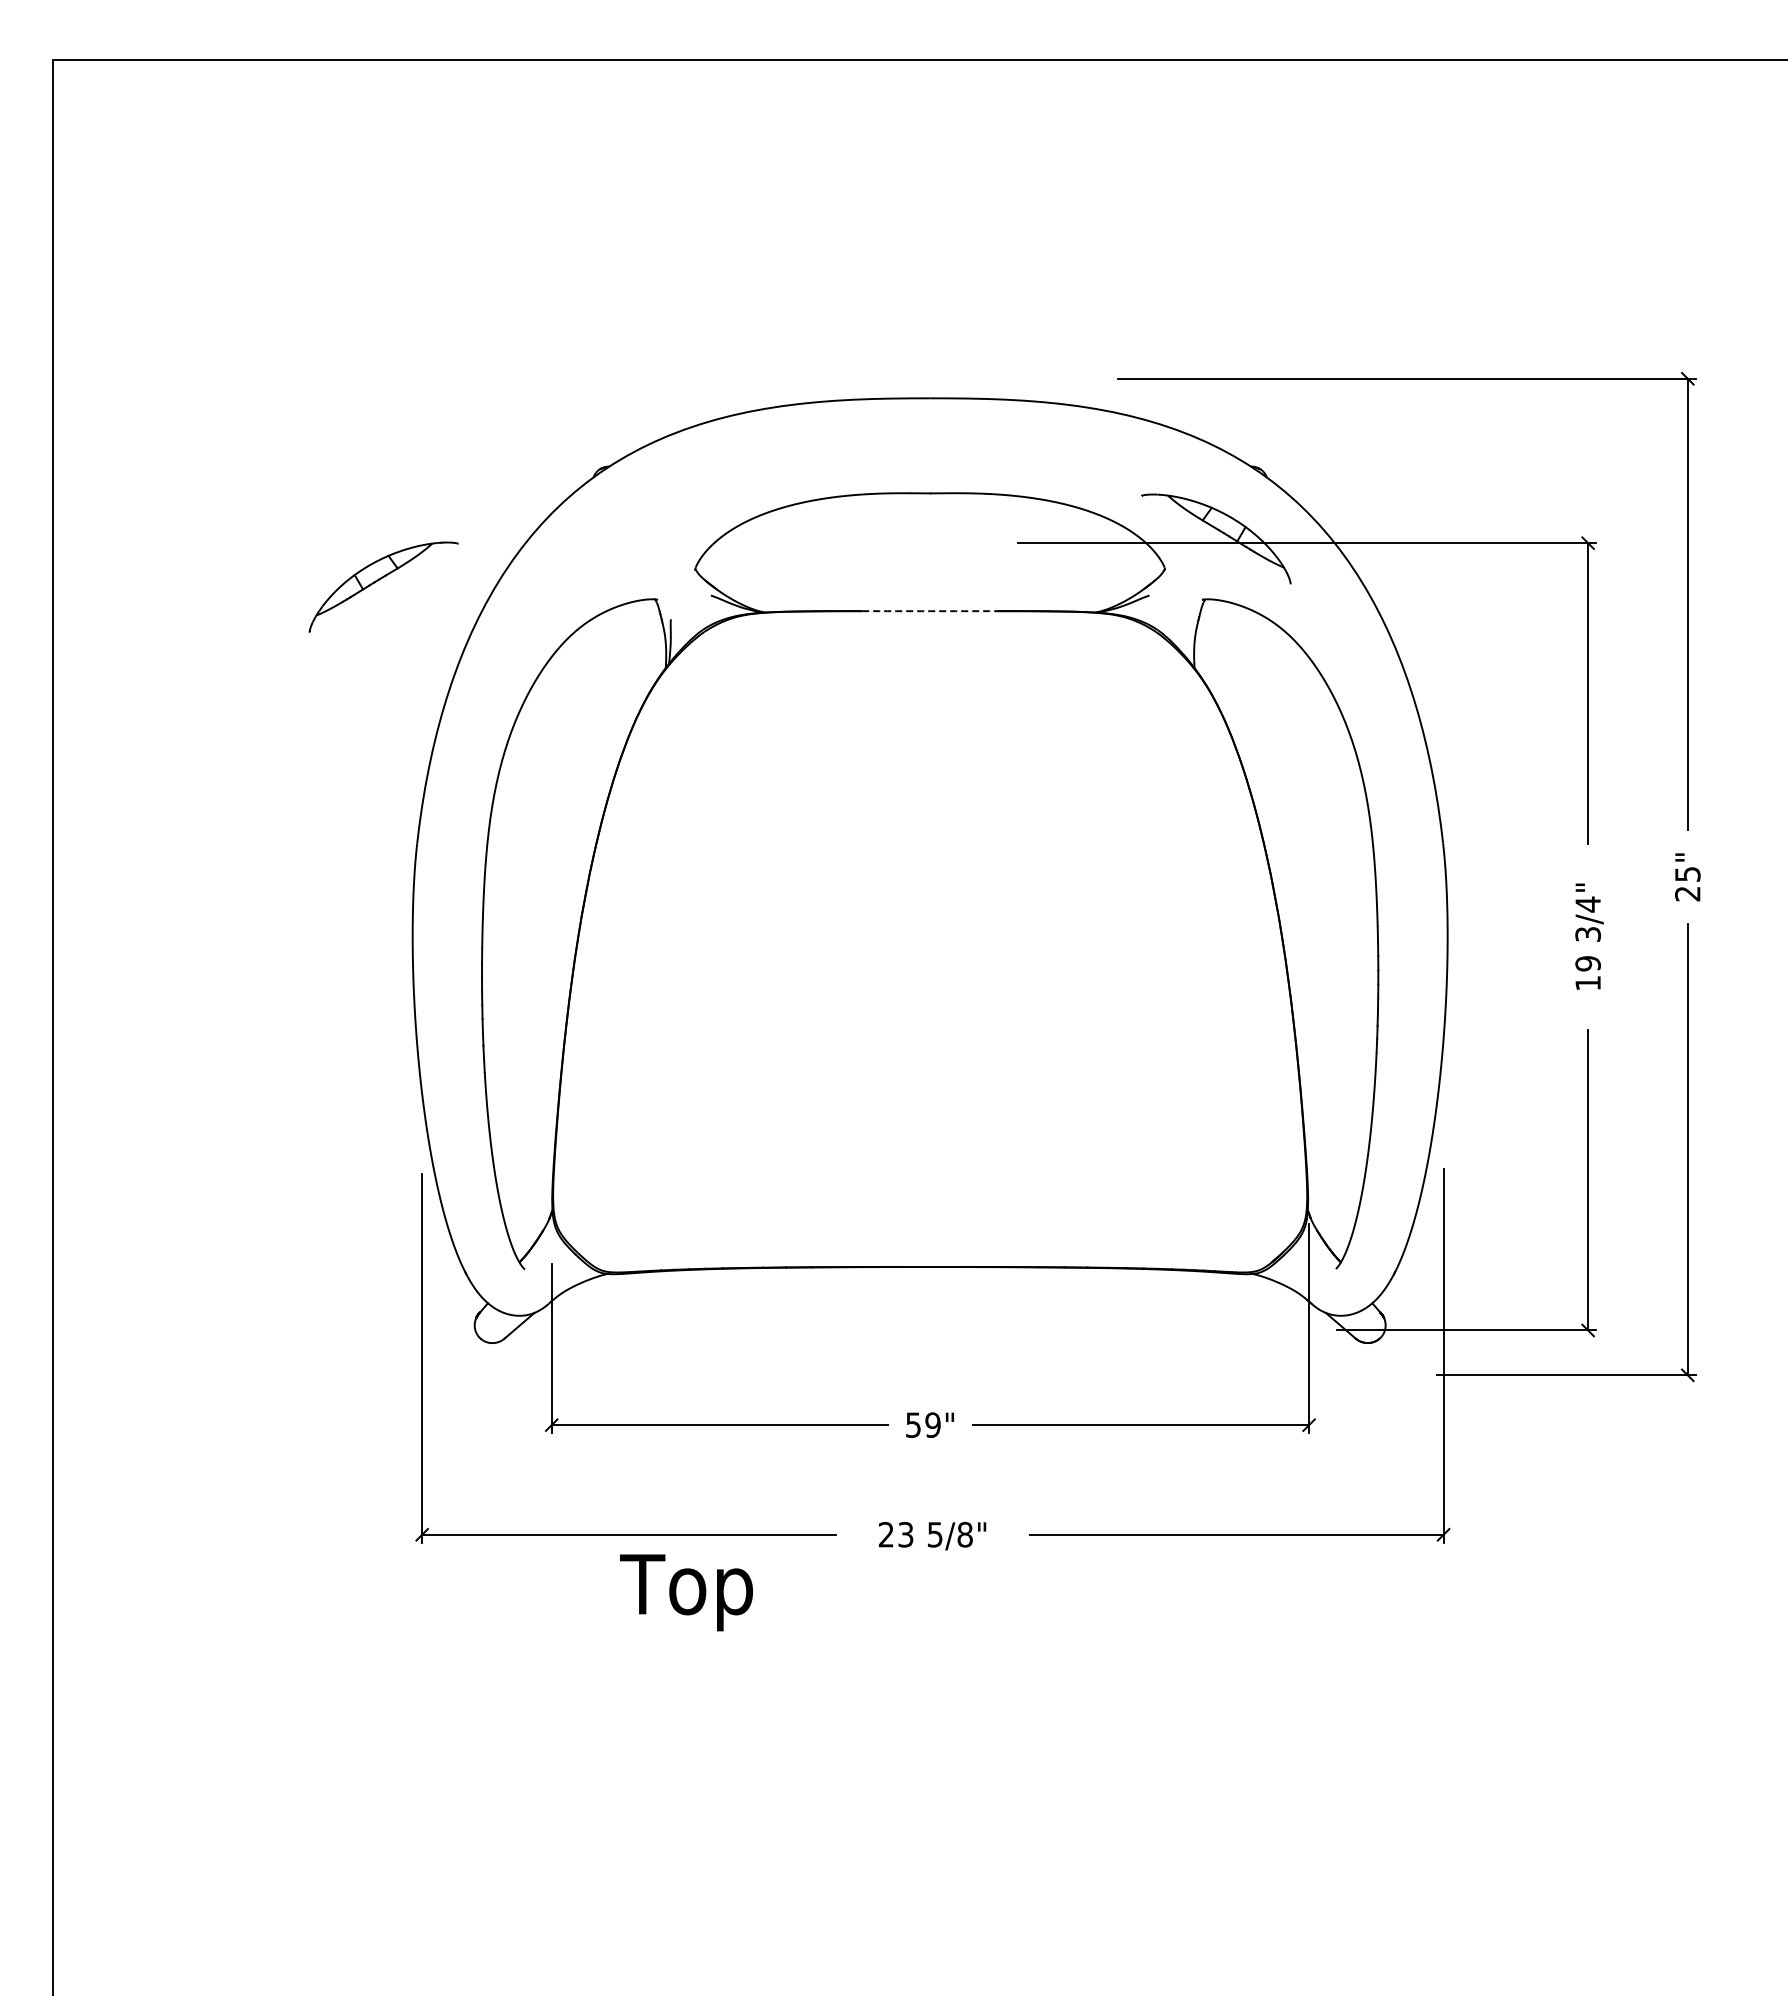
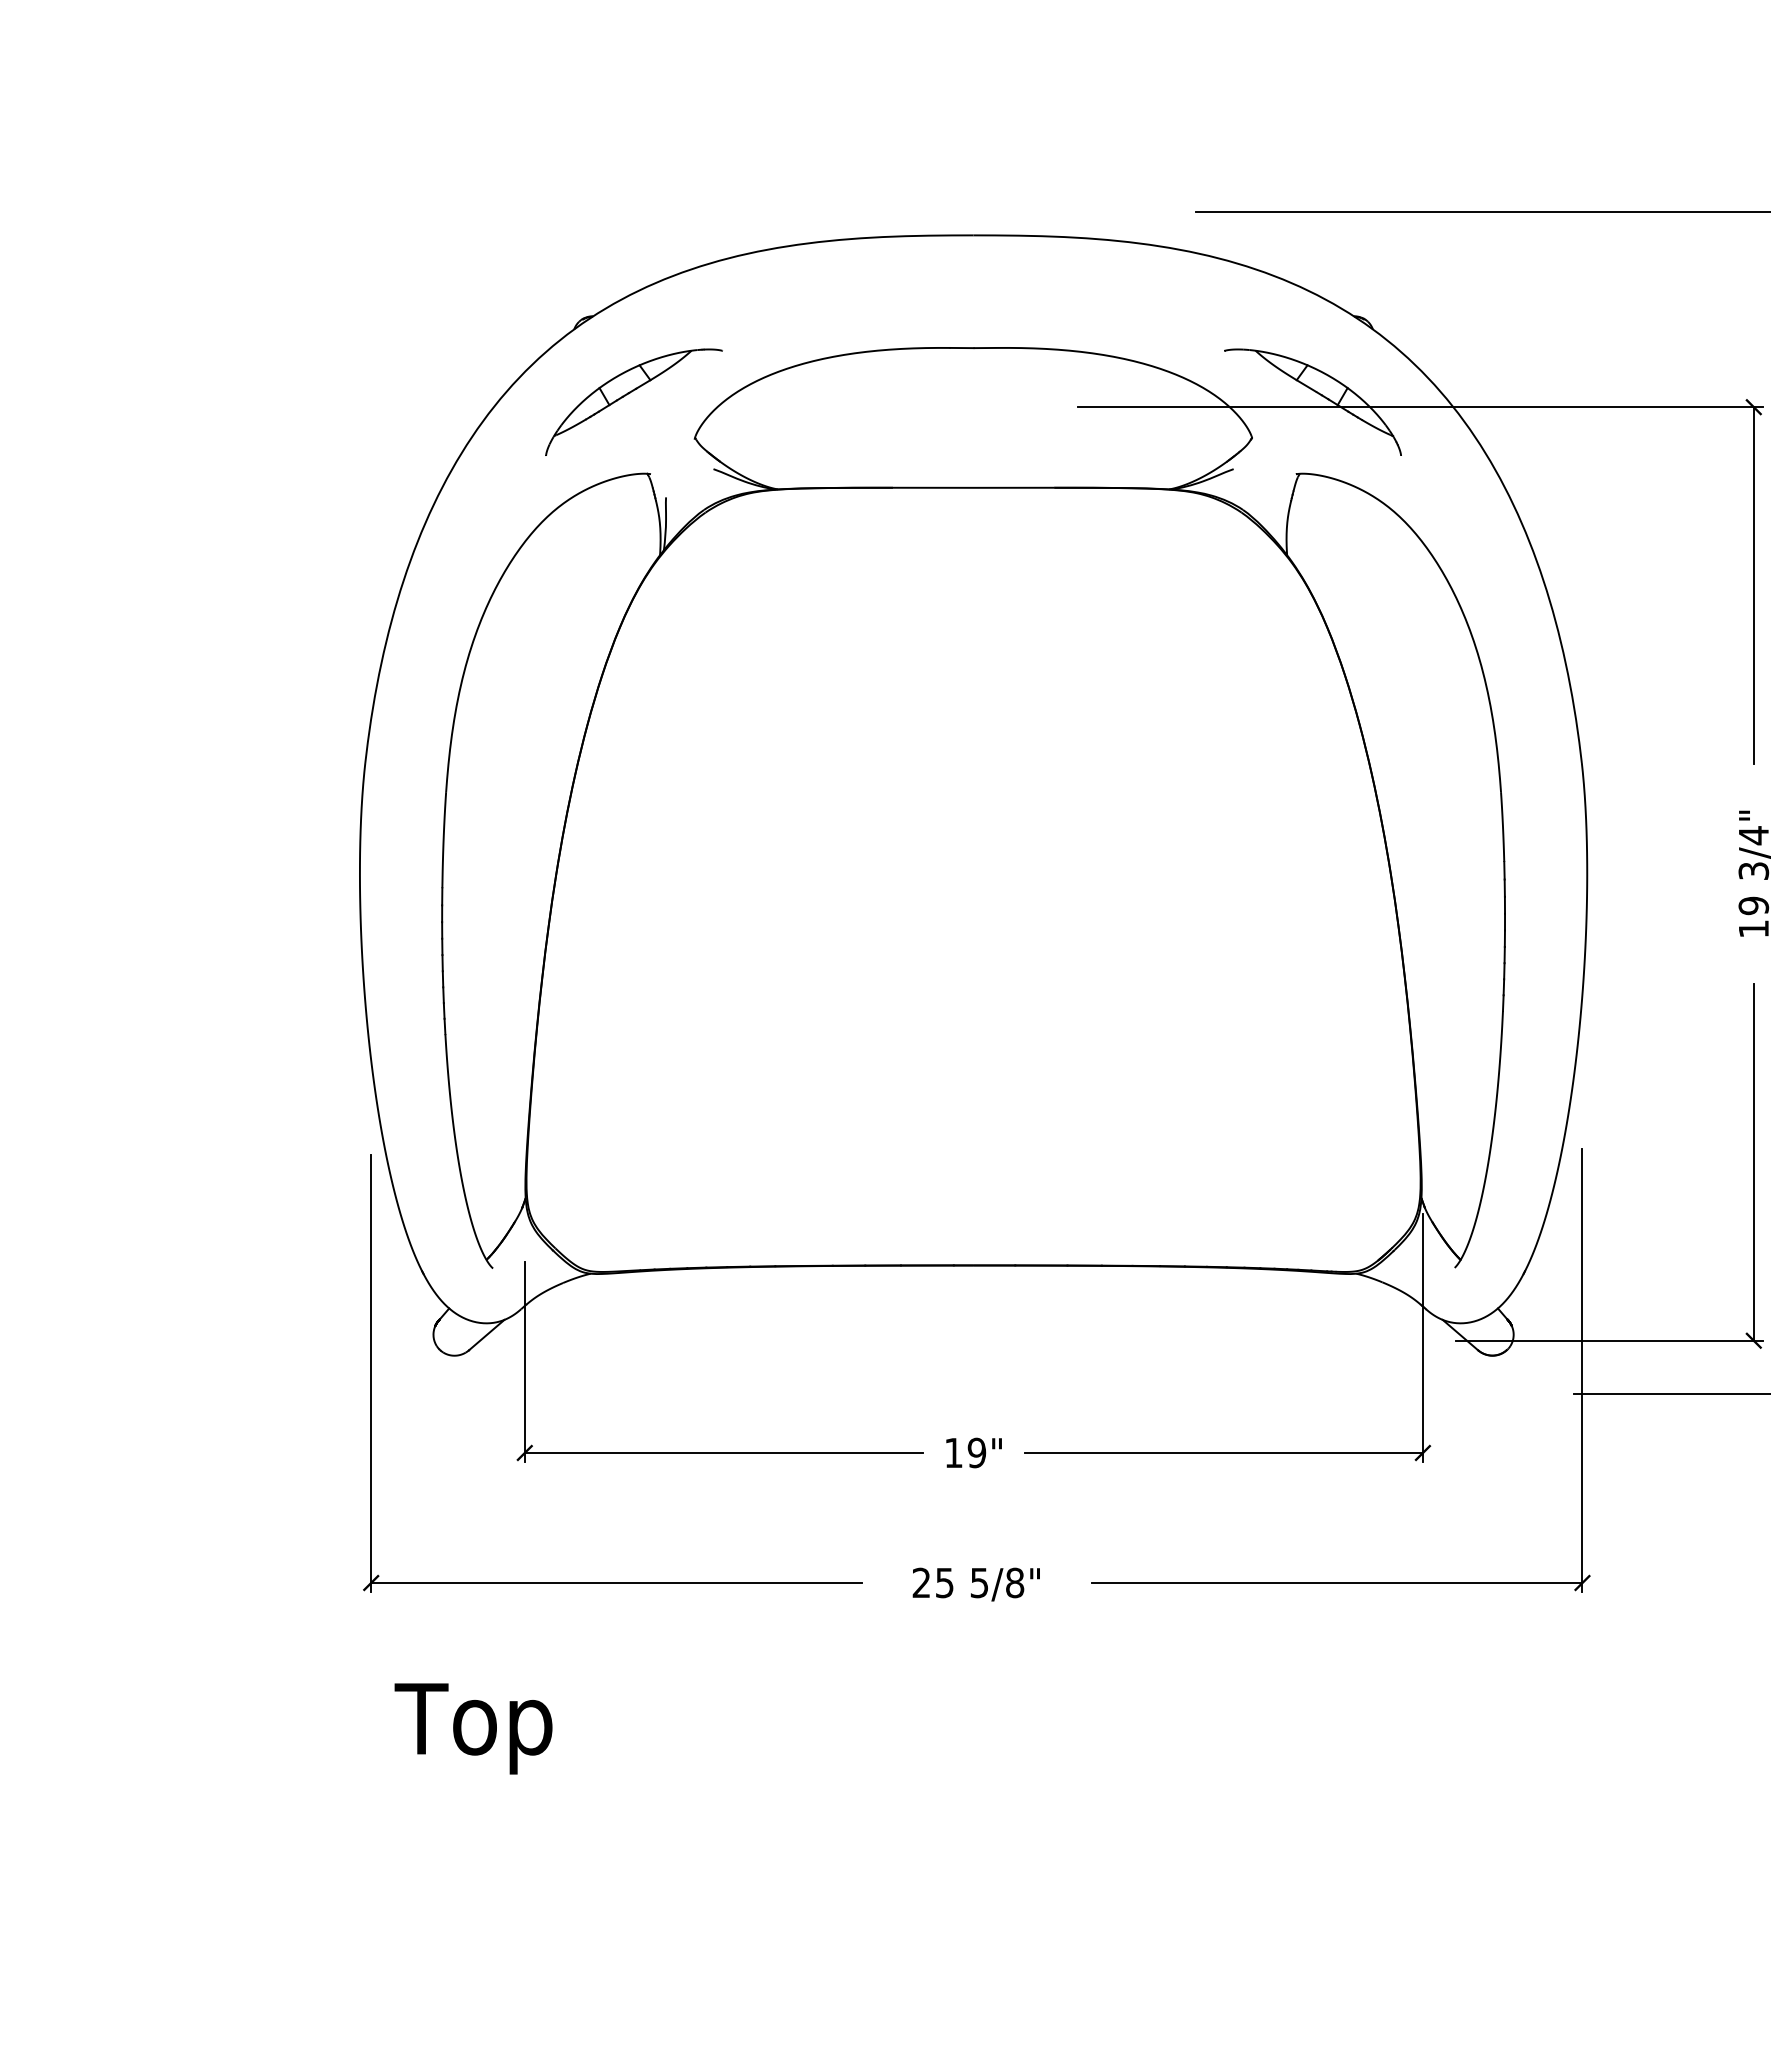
part: (379, 580) -> (628, 394), moved
arc: (930, 611) -> (973, 488), dashed -> solid
text: (913, 1424) -> (953, 1452), 59" -> 19"
text: (906, 1533) -> (945, 1581), 23 -> 25
text: (686, 1592) -> (473, 1728), moved

